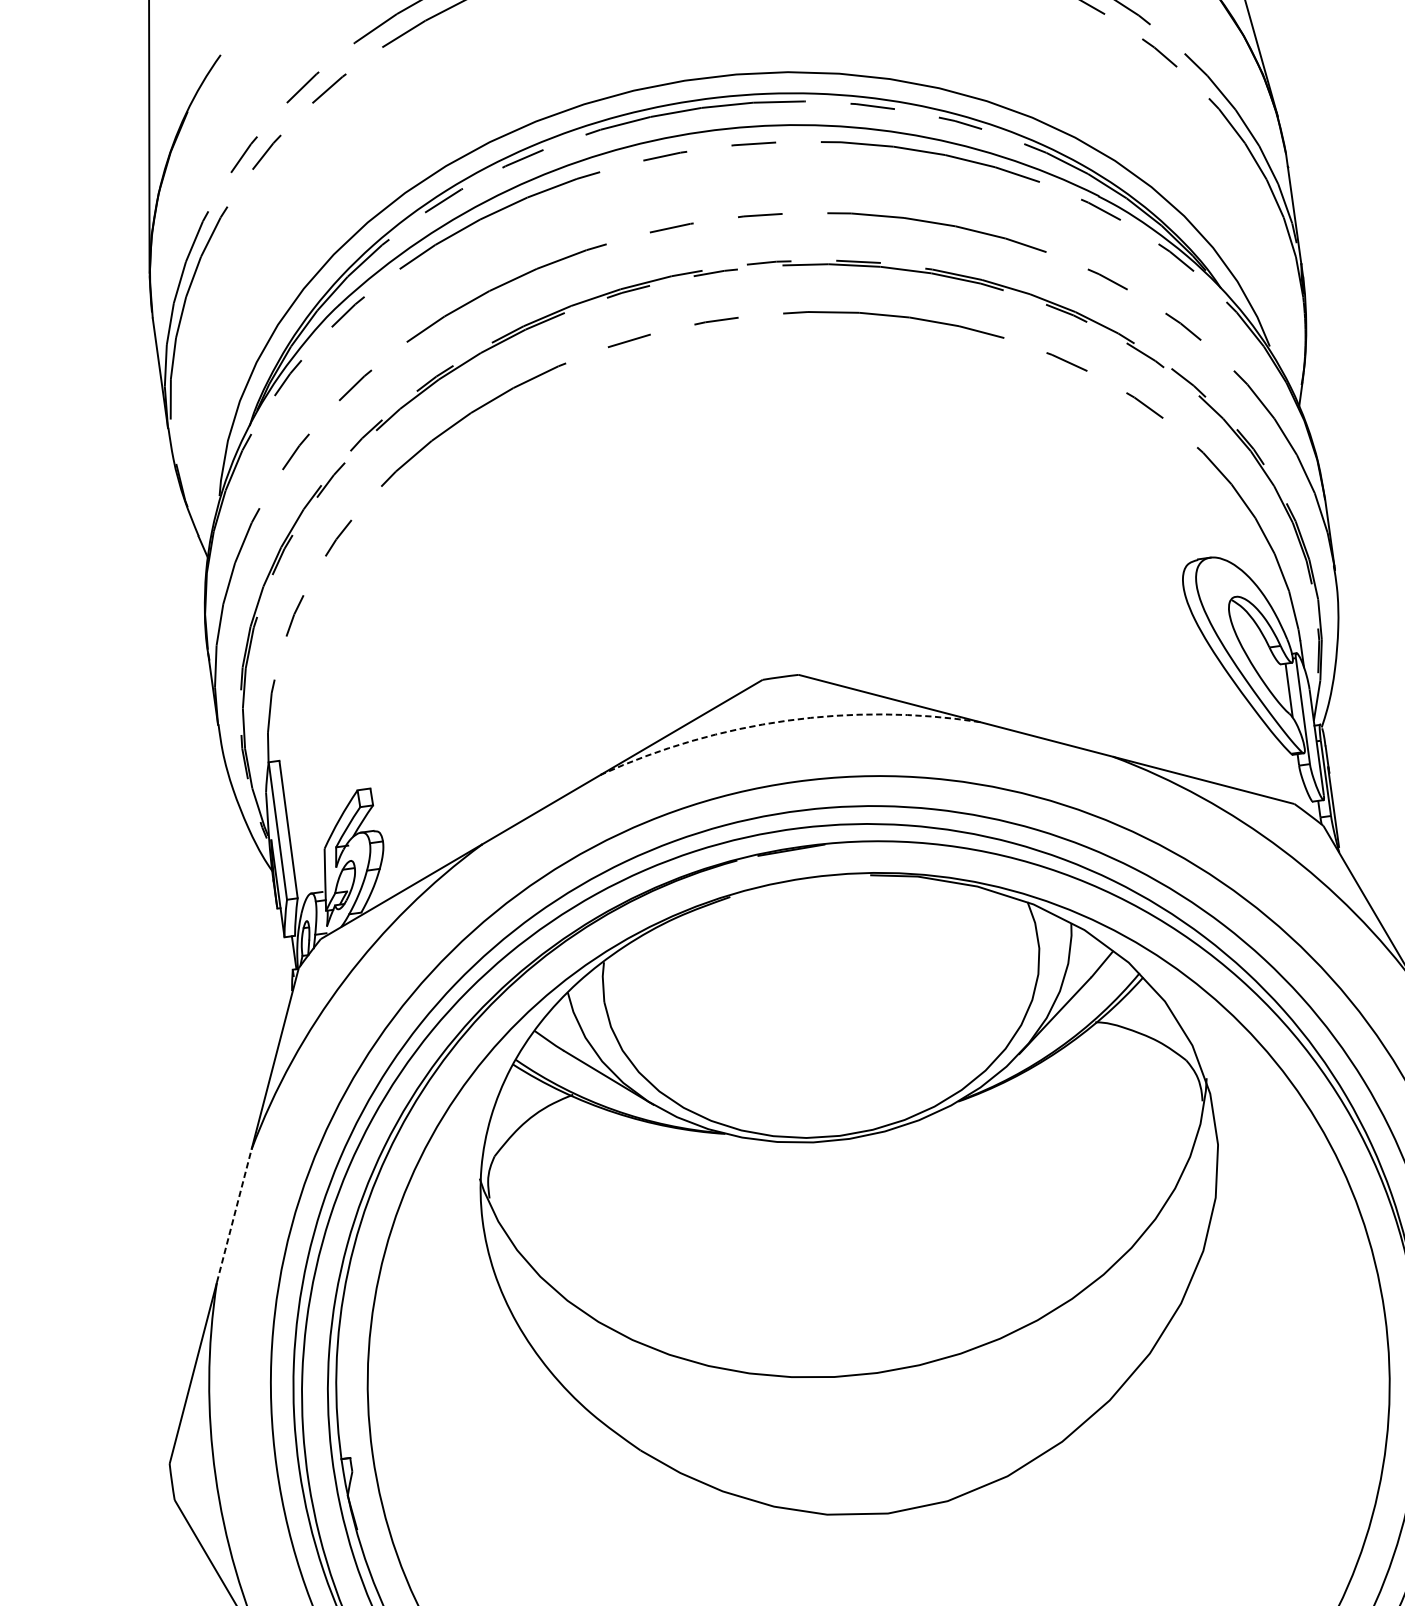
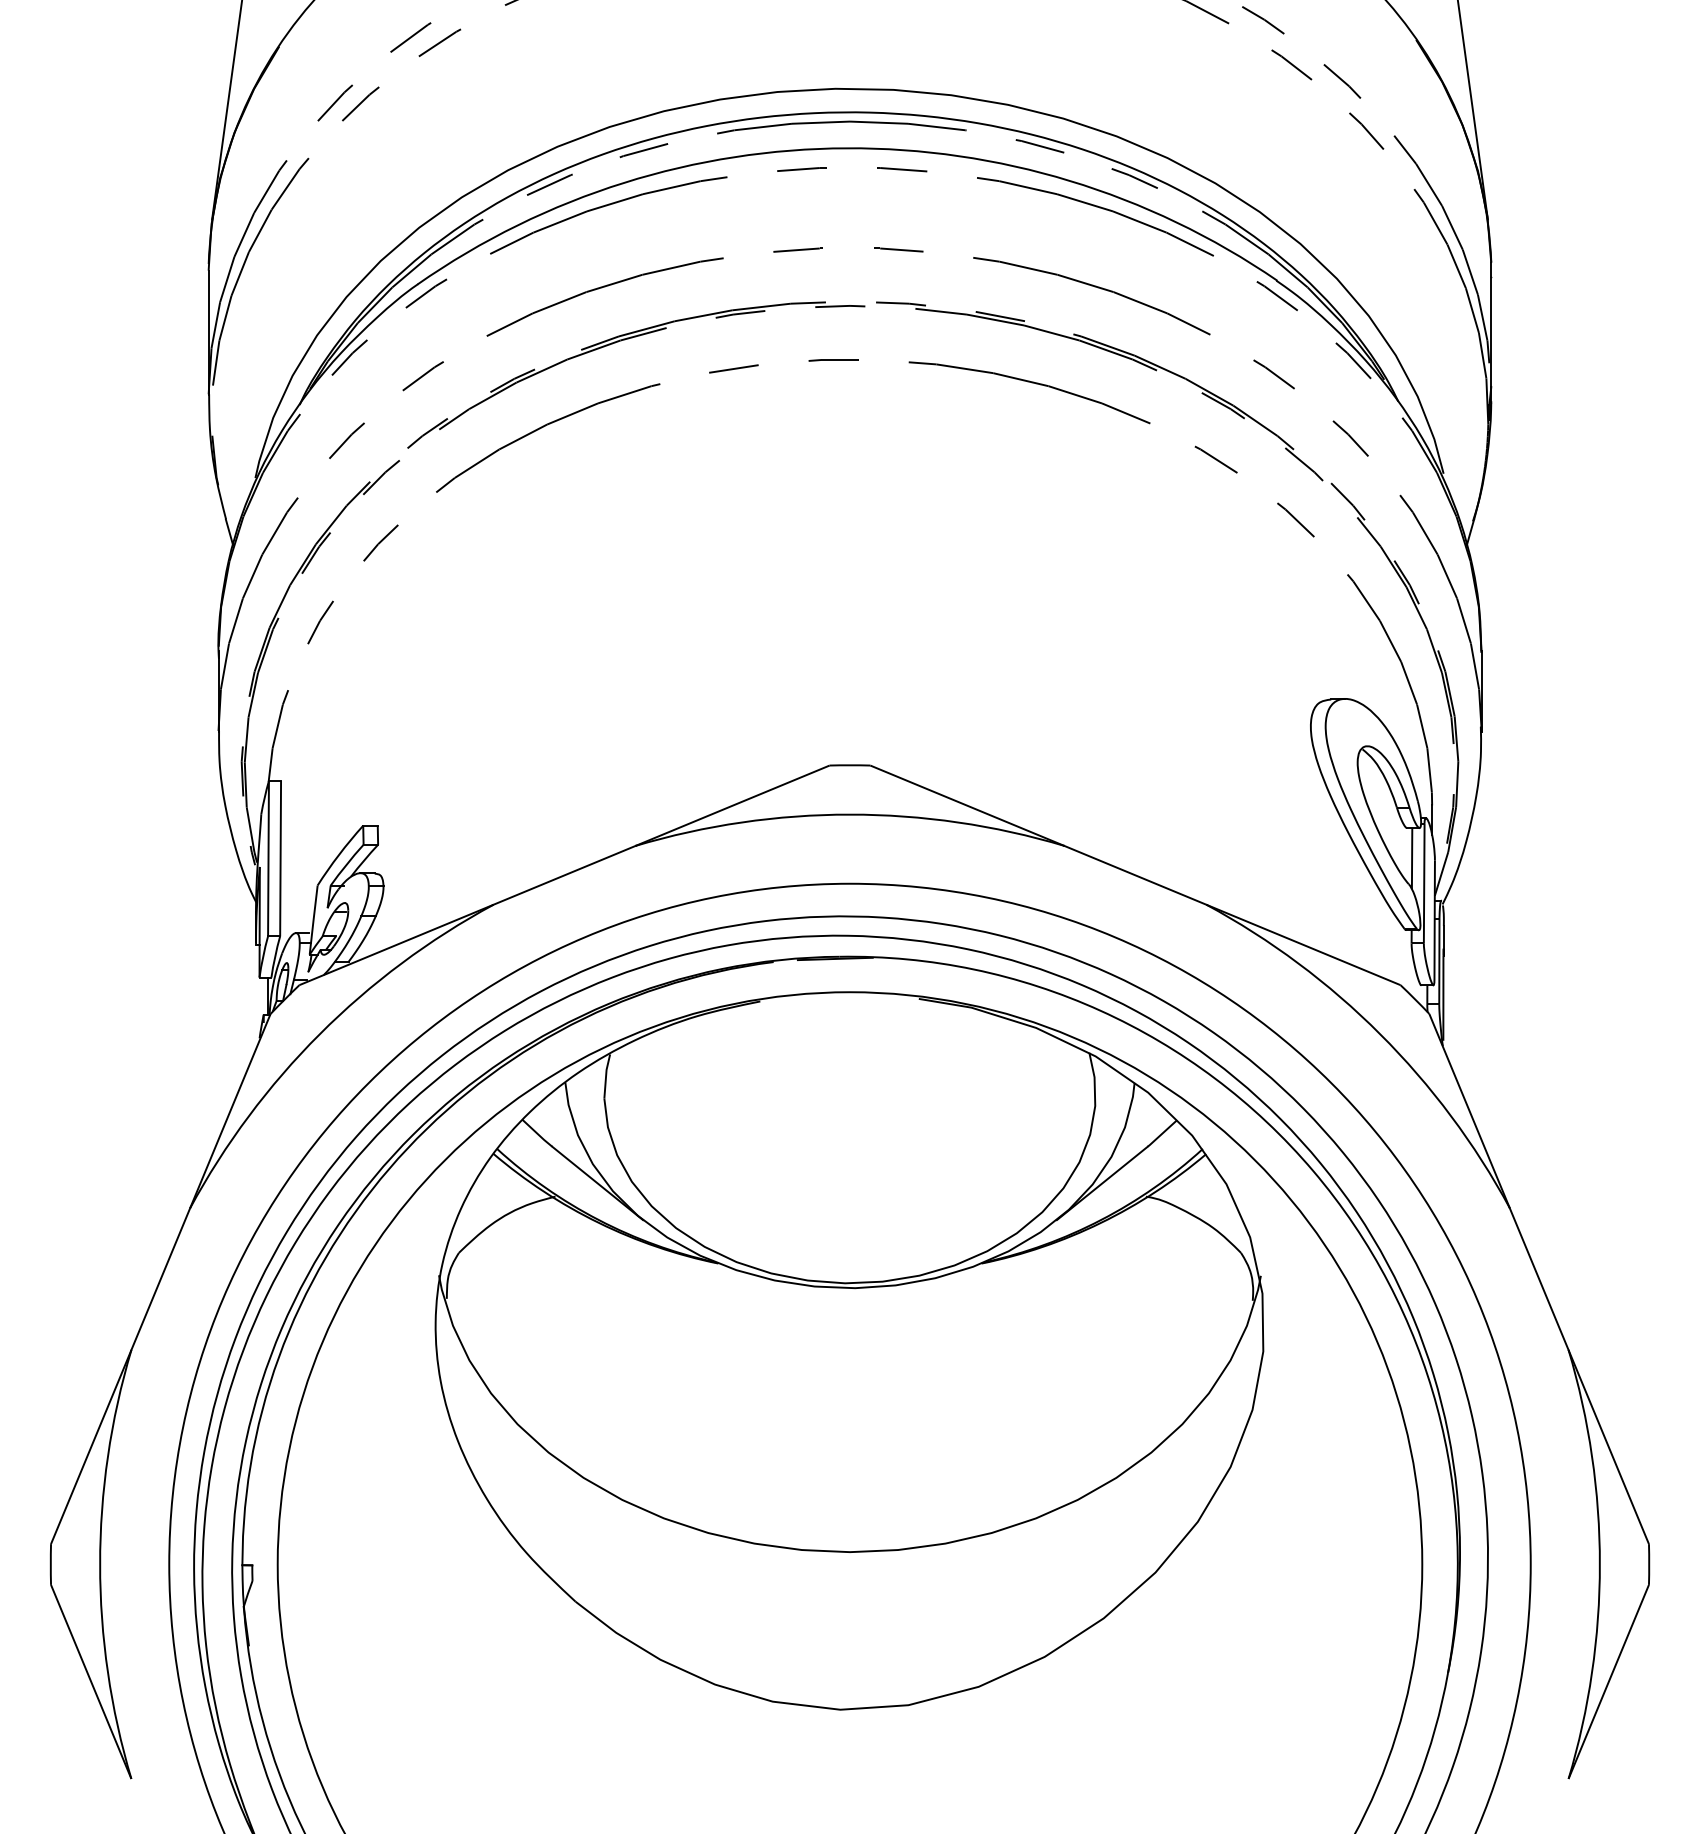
arc: (787, 720) -> (850, 814), dashed -> solid
line: (233, 1216) -> (160, 1279), dashed -> solid

